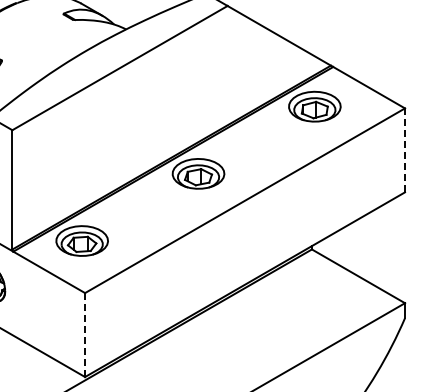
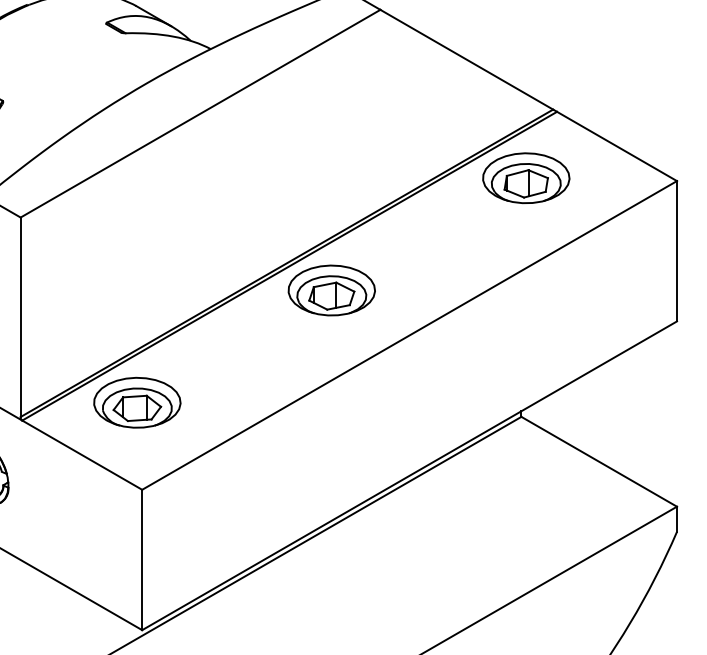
line: (405, 150) -> (677, 251), dashed -> solid
line: (85, 335) -> (142, 560), dashed -> solid

